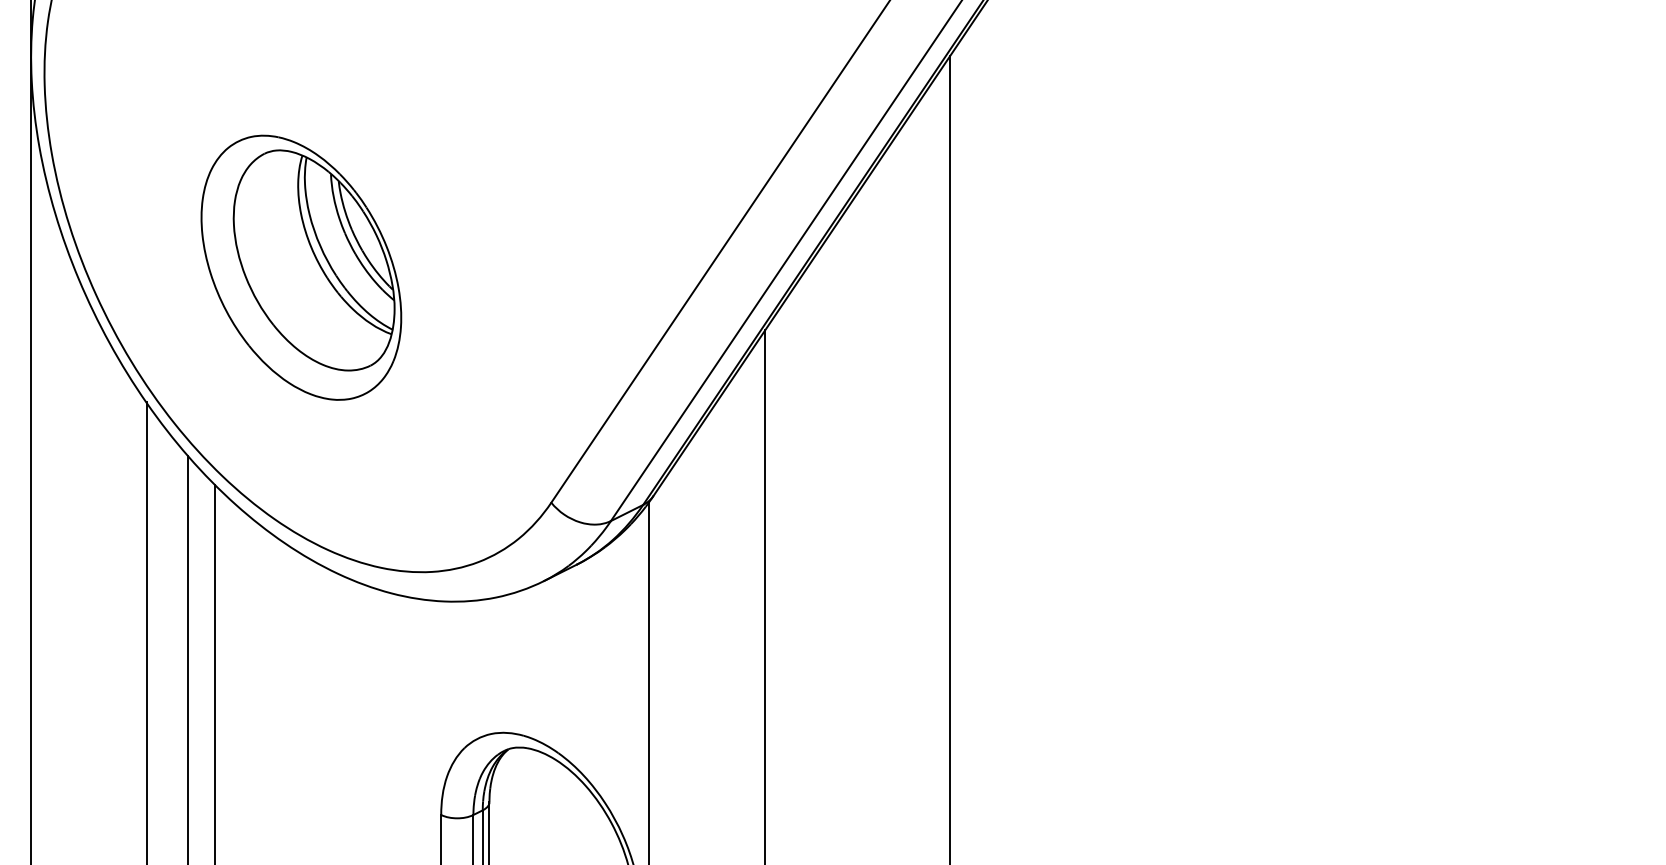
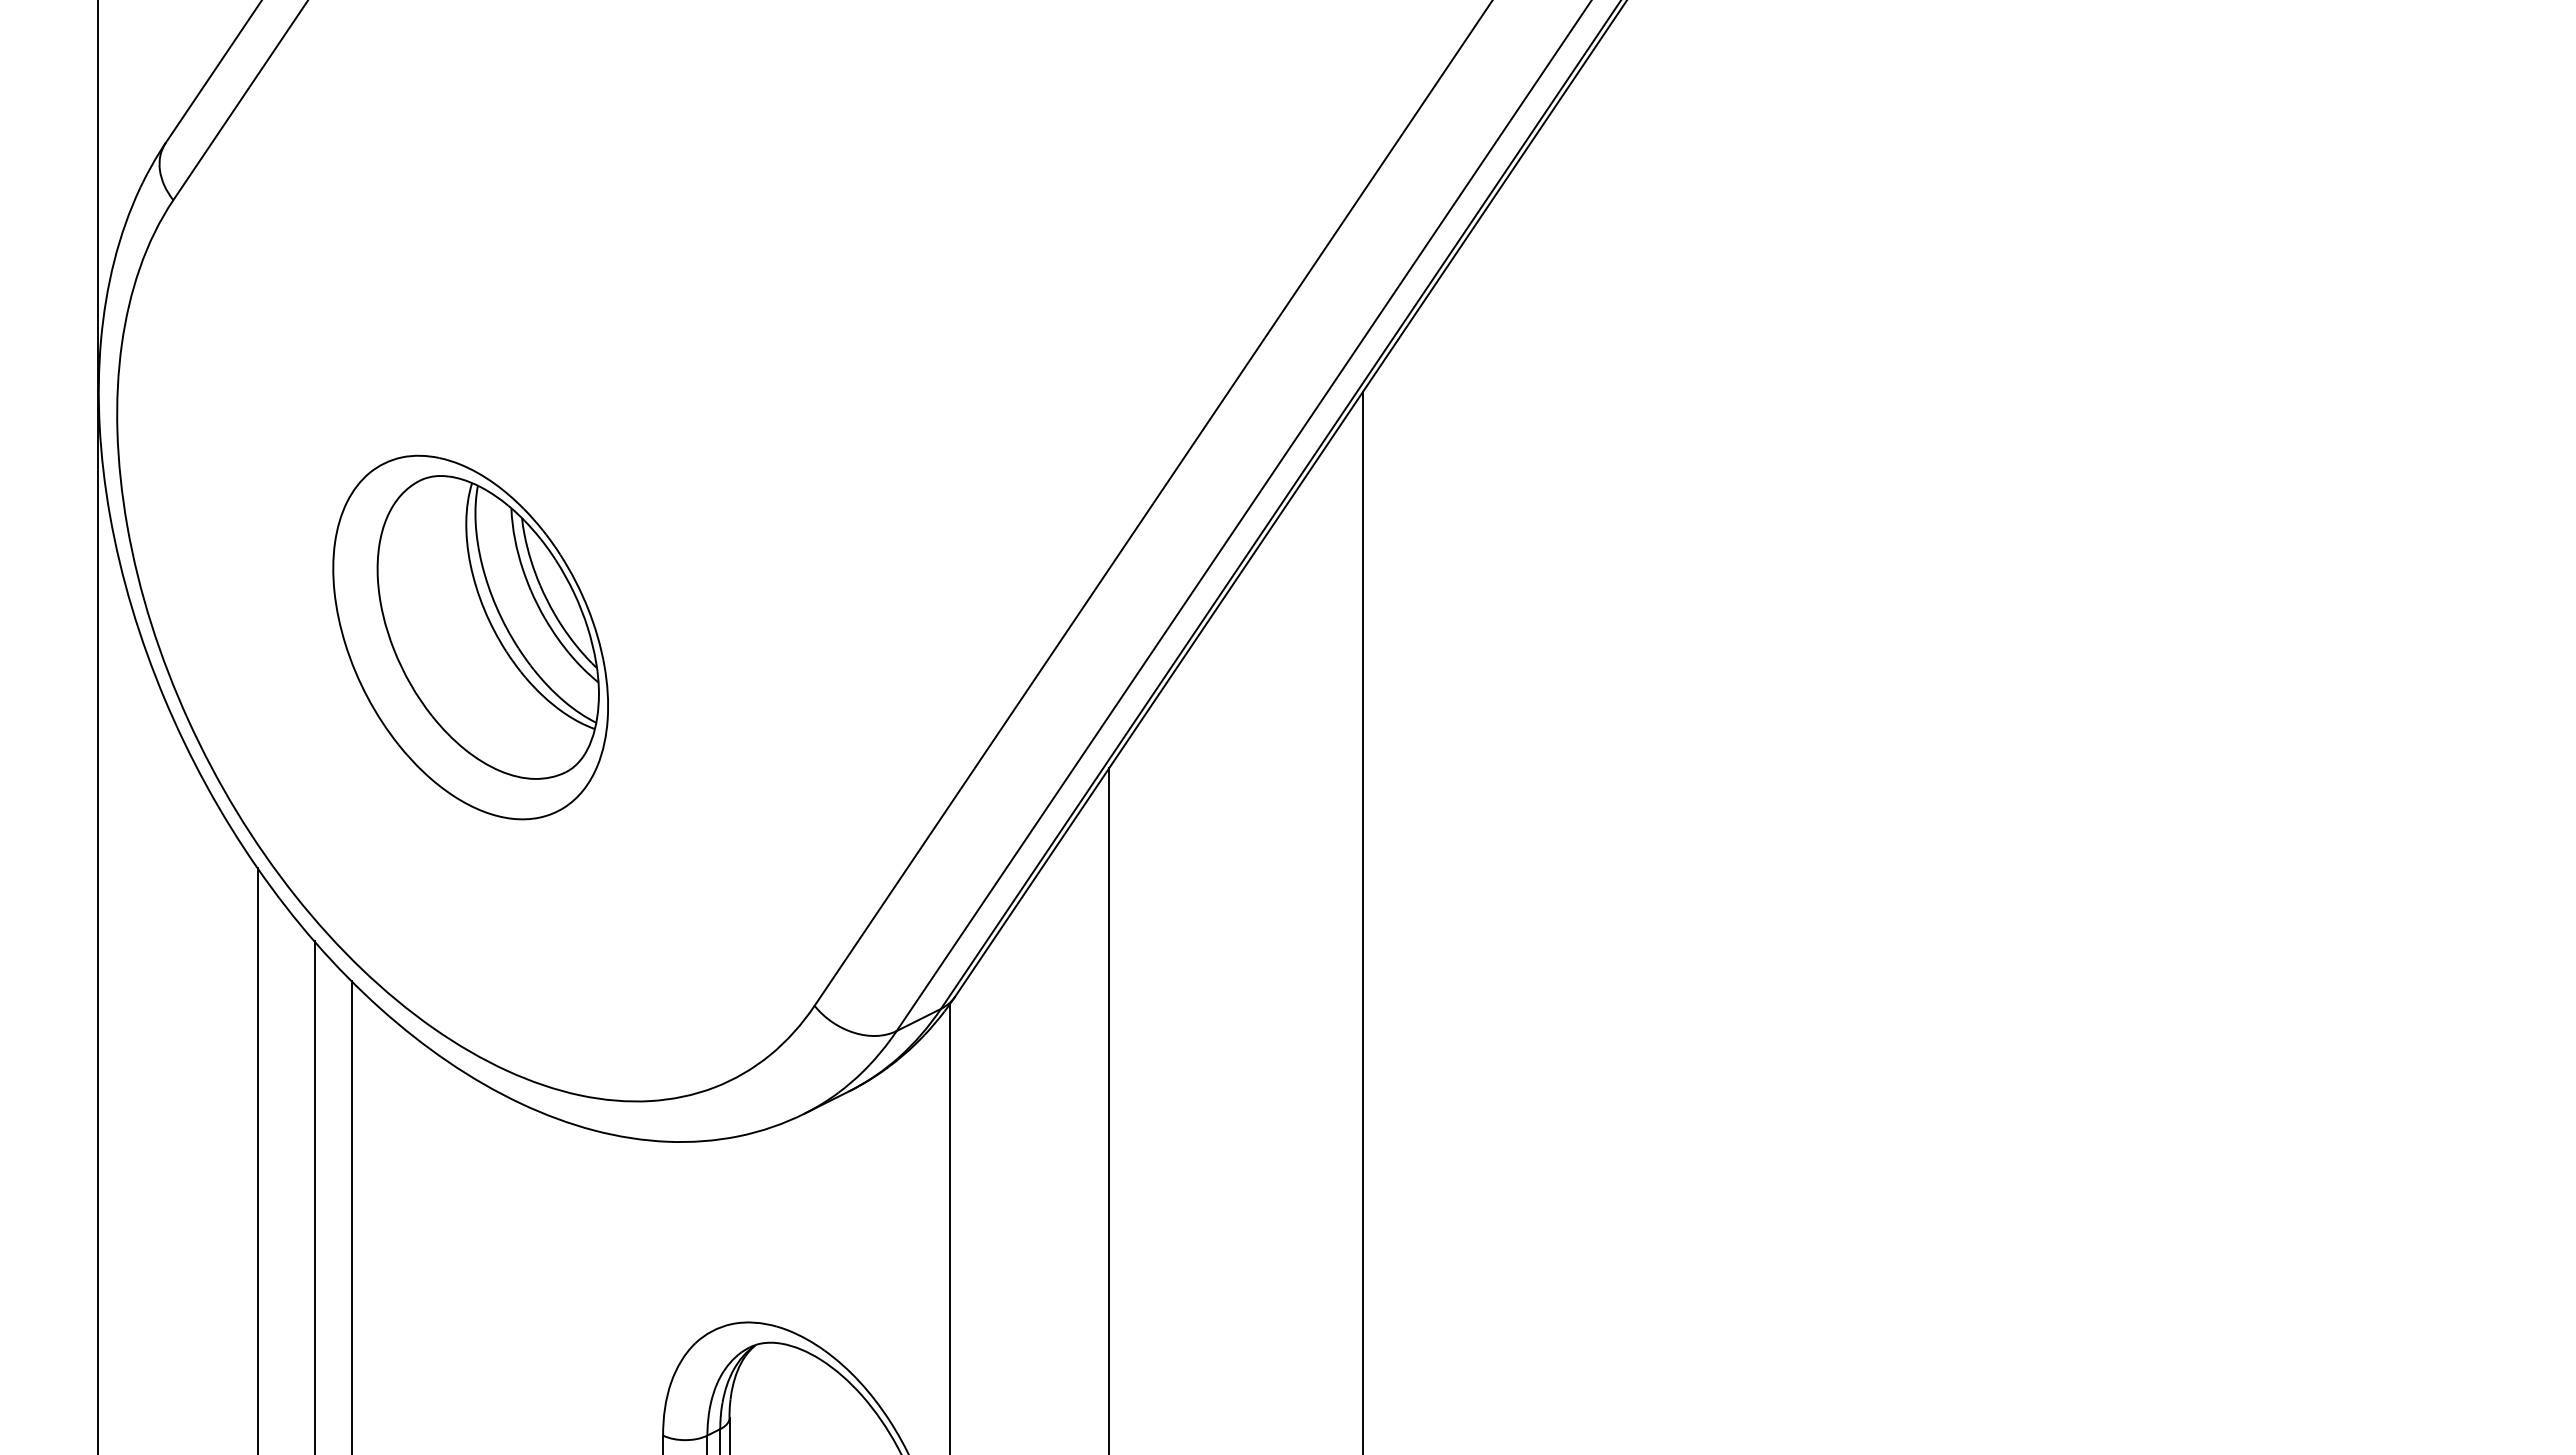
part: (301, 267) -> (470, 637), moved

